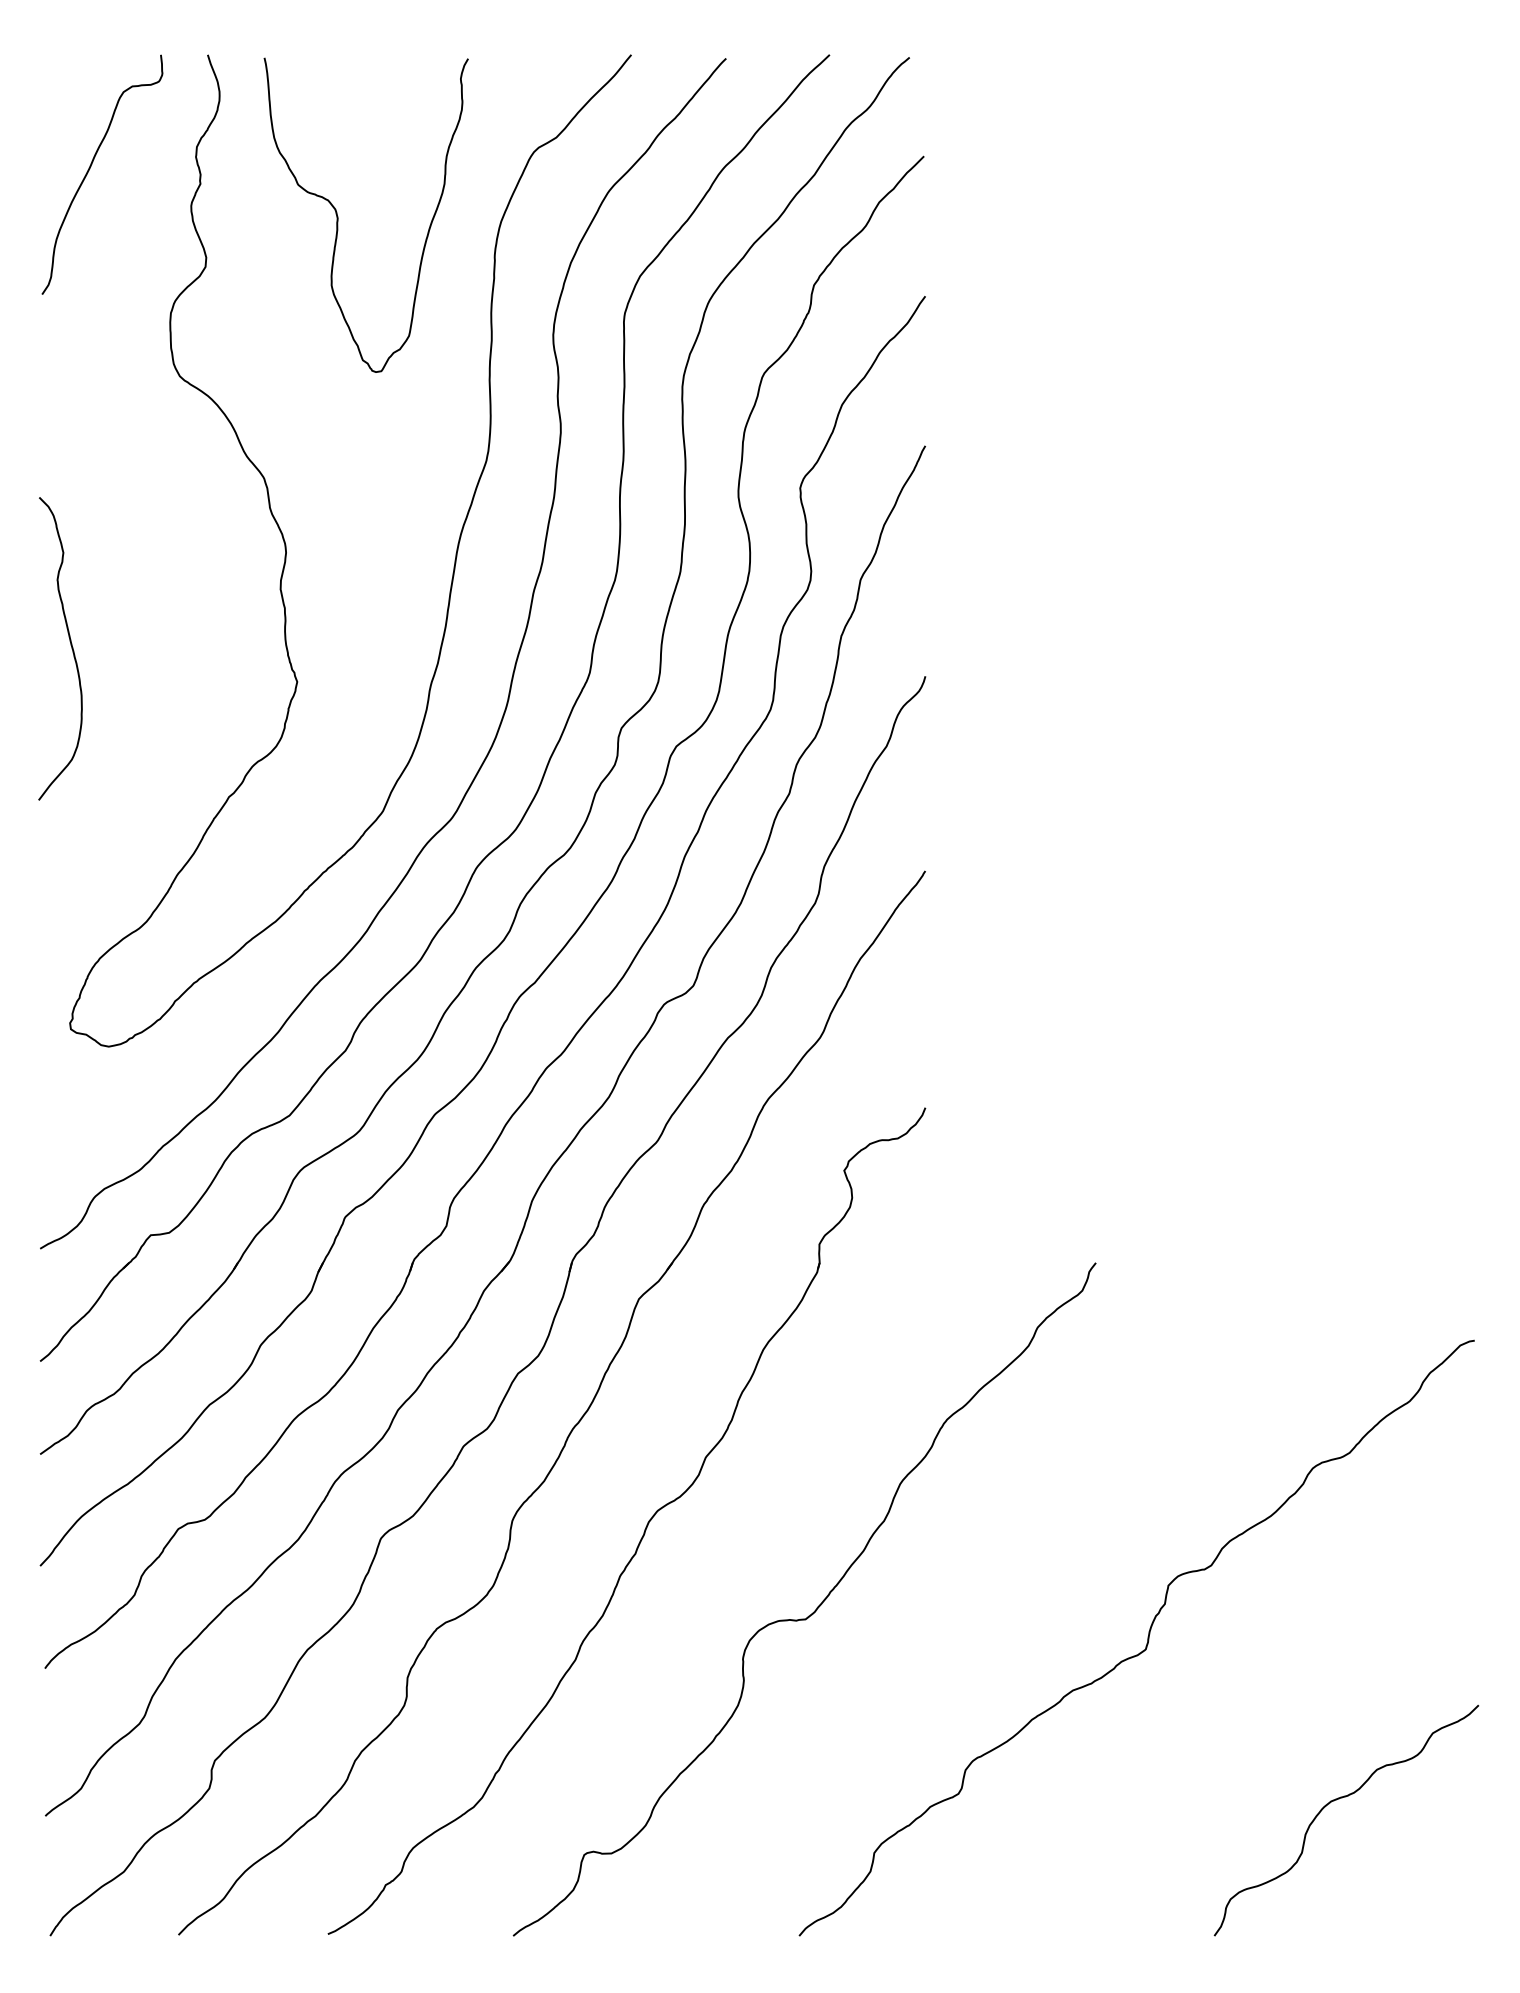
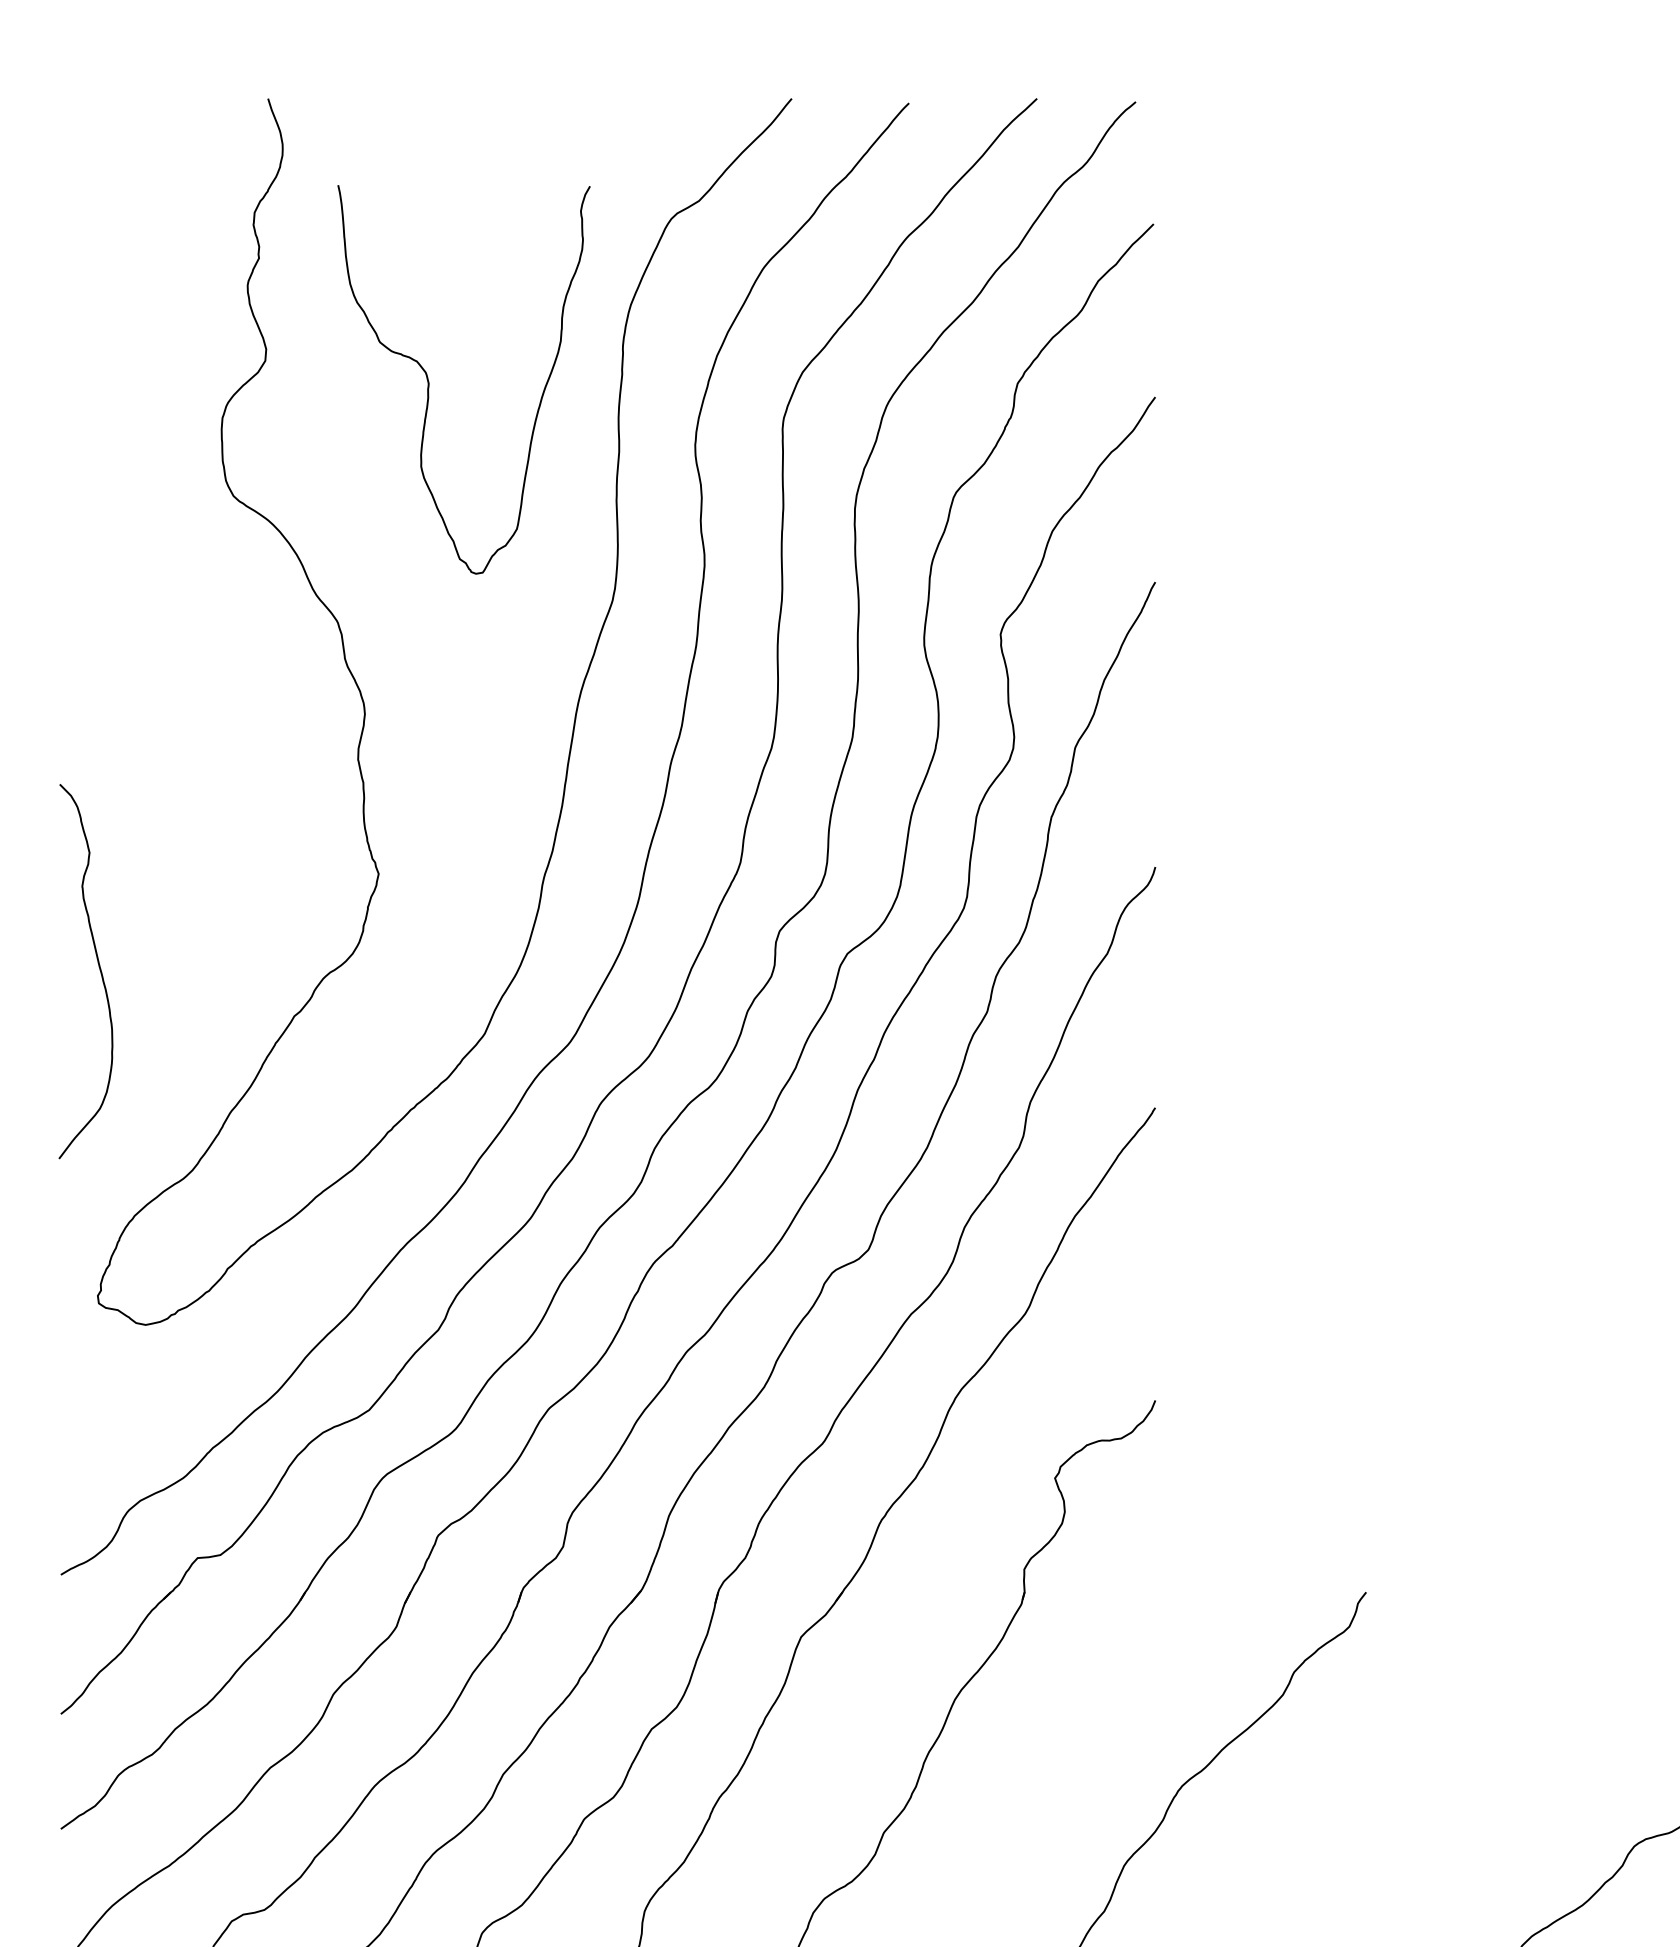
curve: (90, 168) -> (123, 239), removed
curve: (338, 216) -> (429, 381), moved
curve: (70, 645) -> (98, 967), moved

